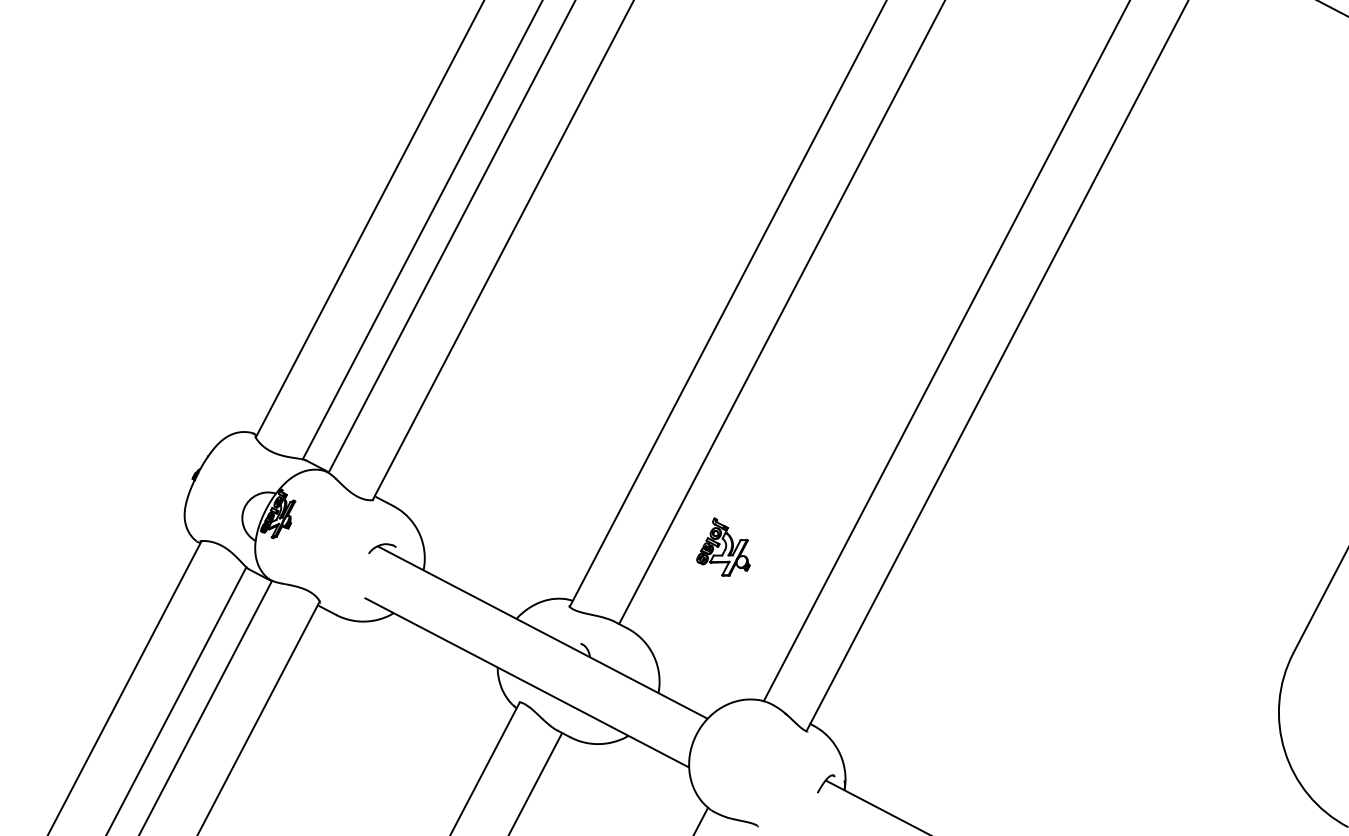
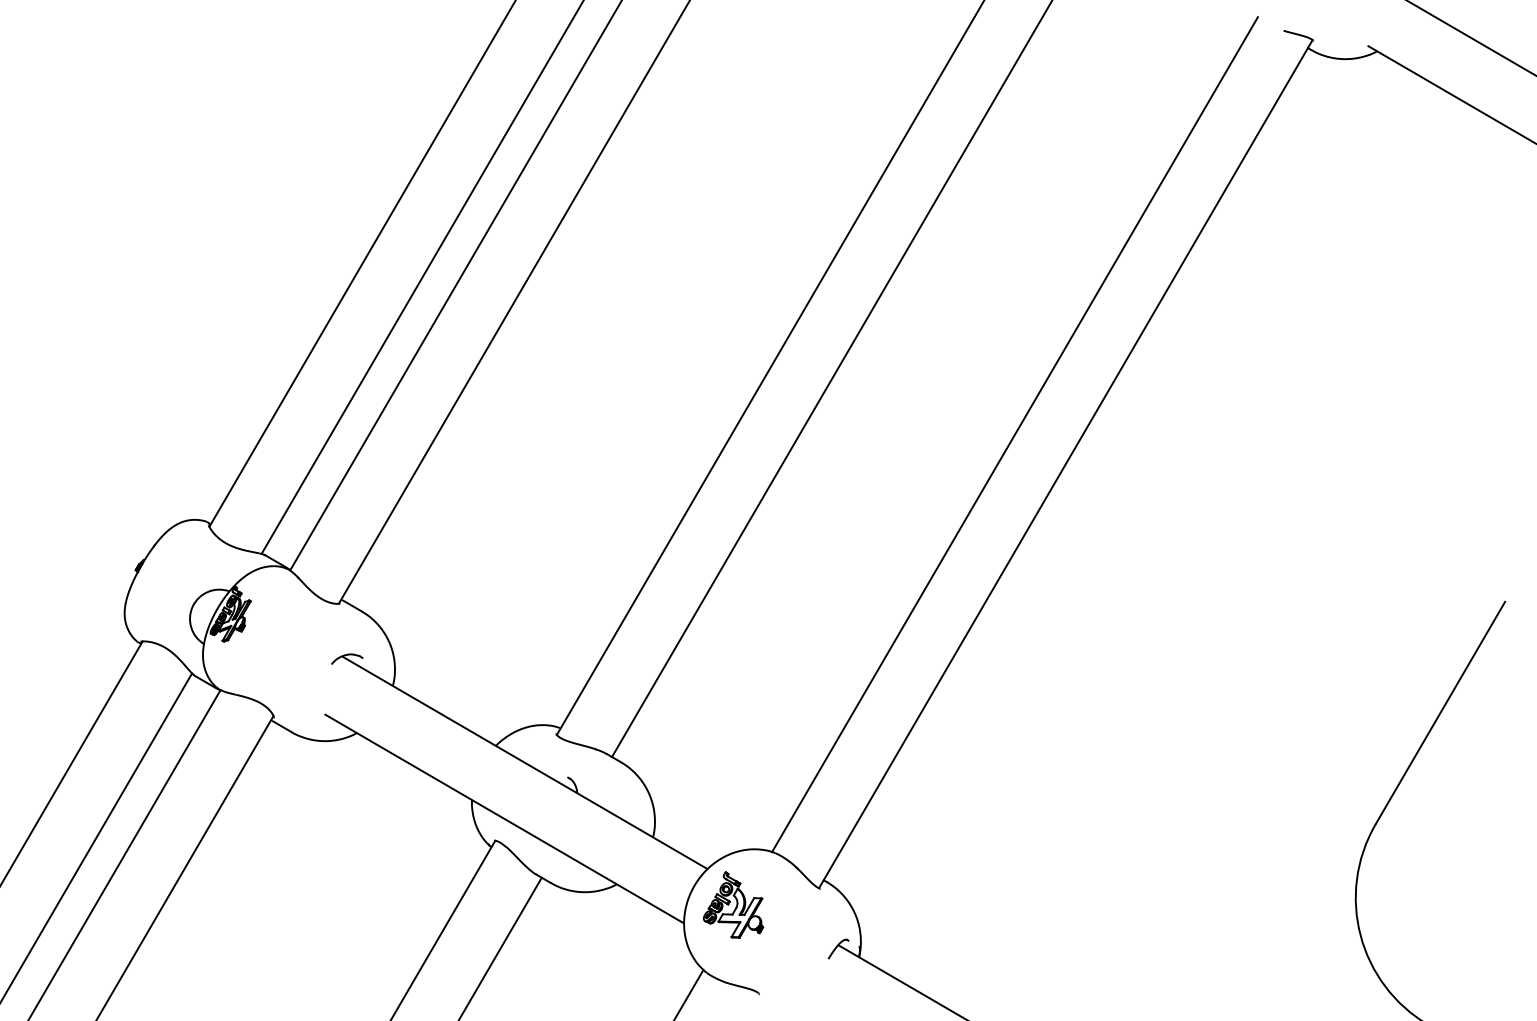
part: (722, 546) -> (733, 904), moved

